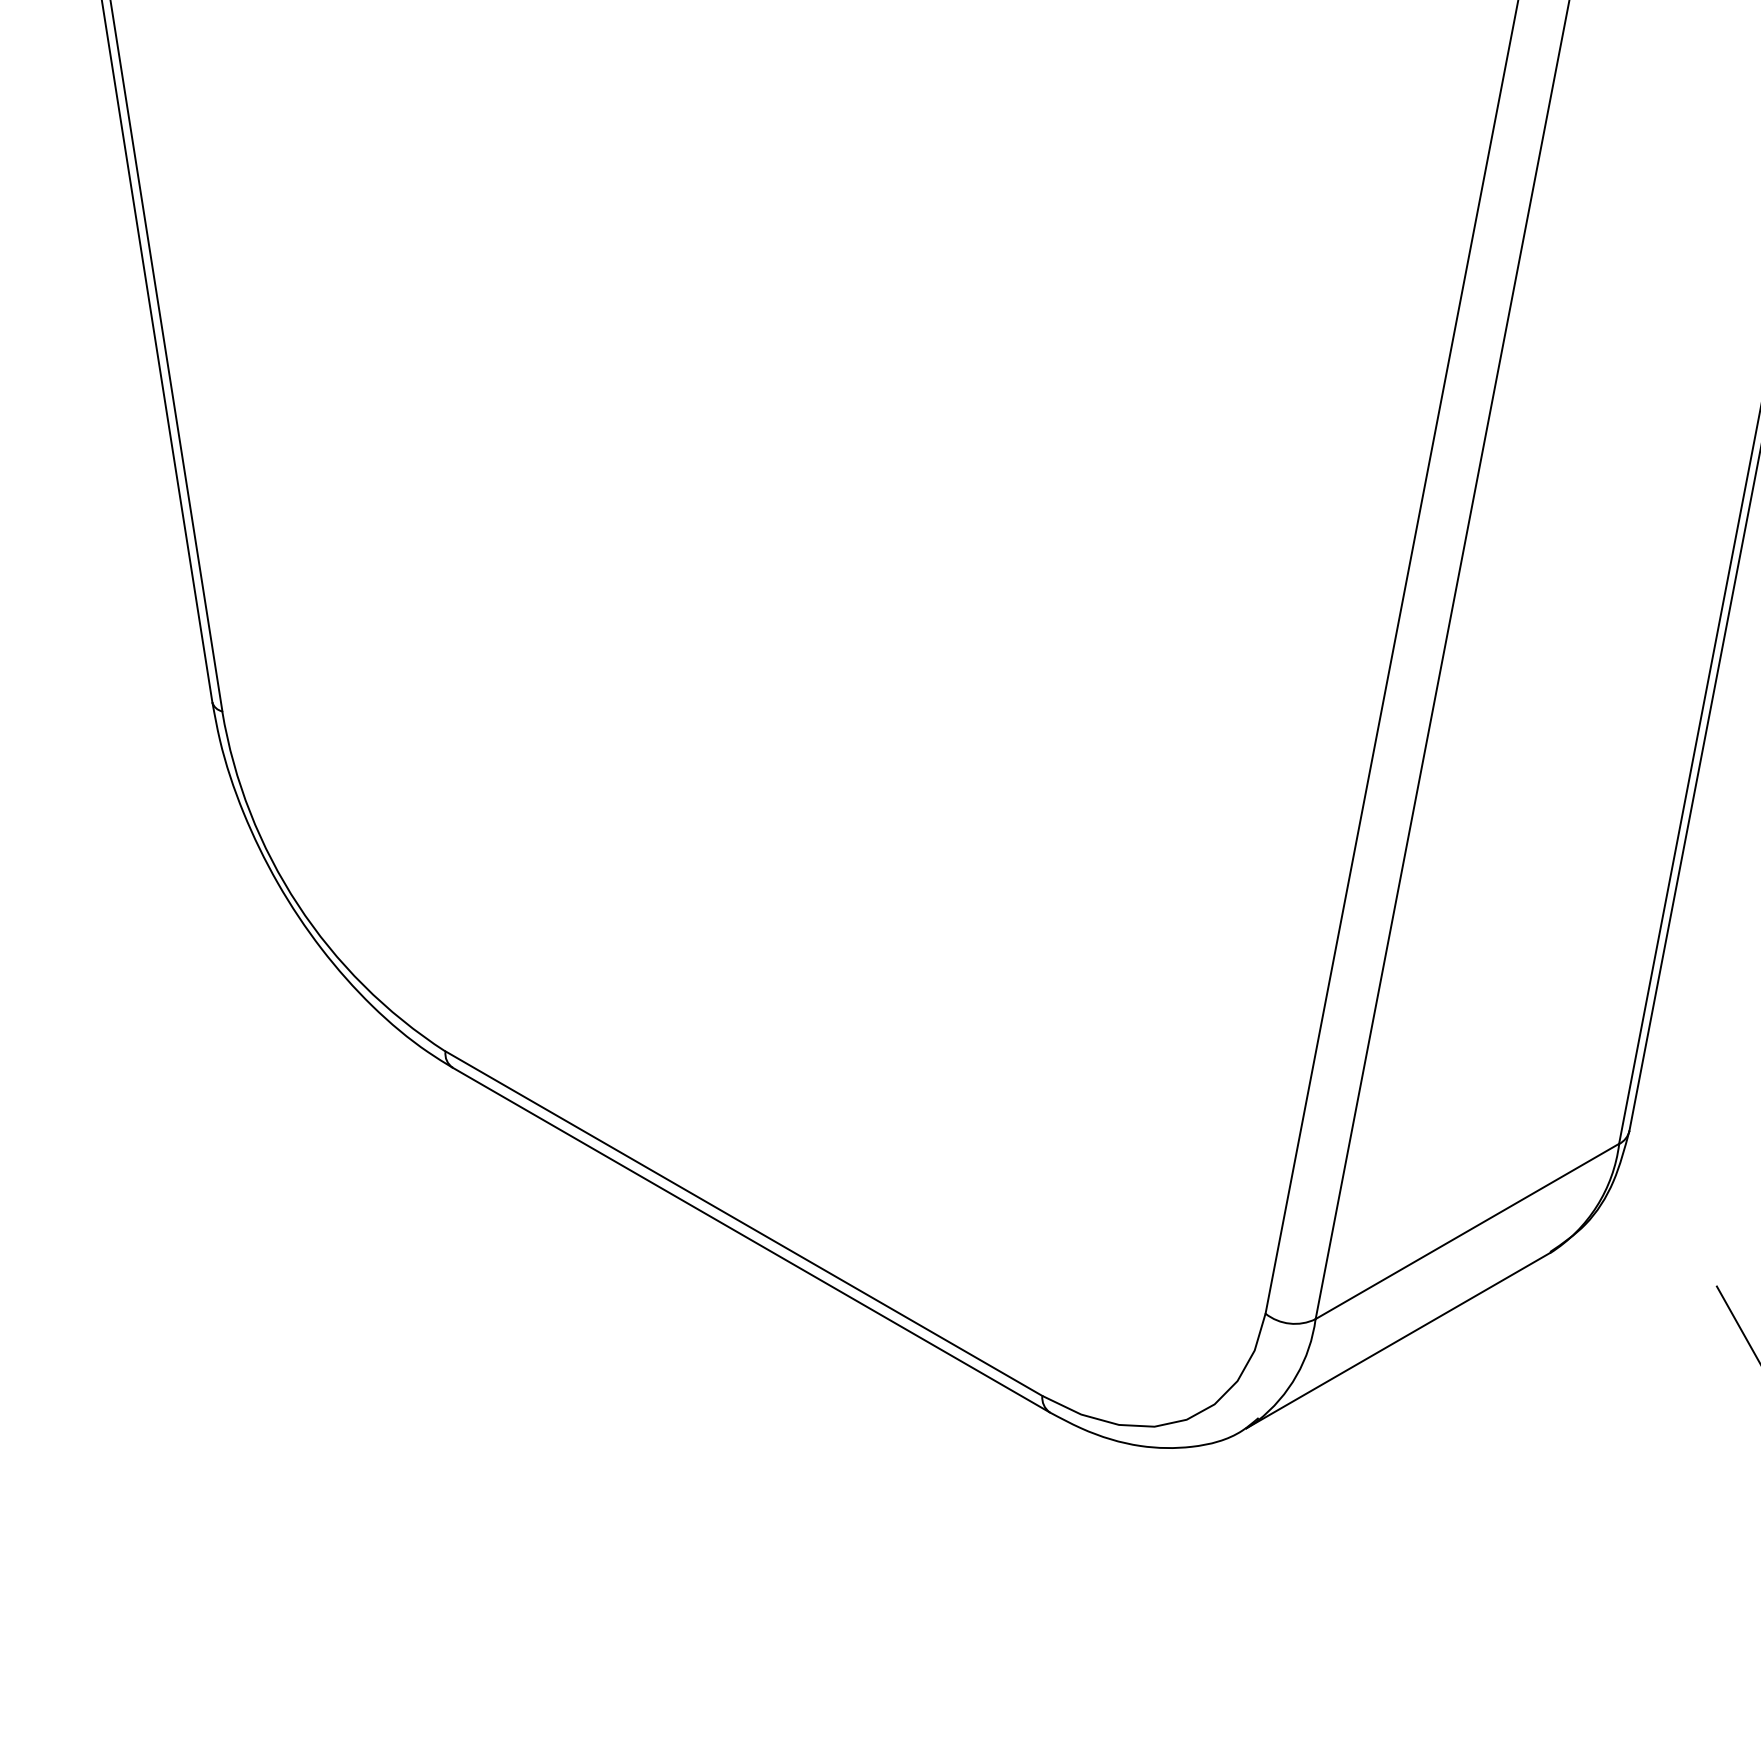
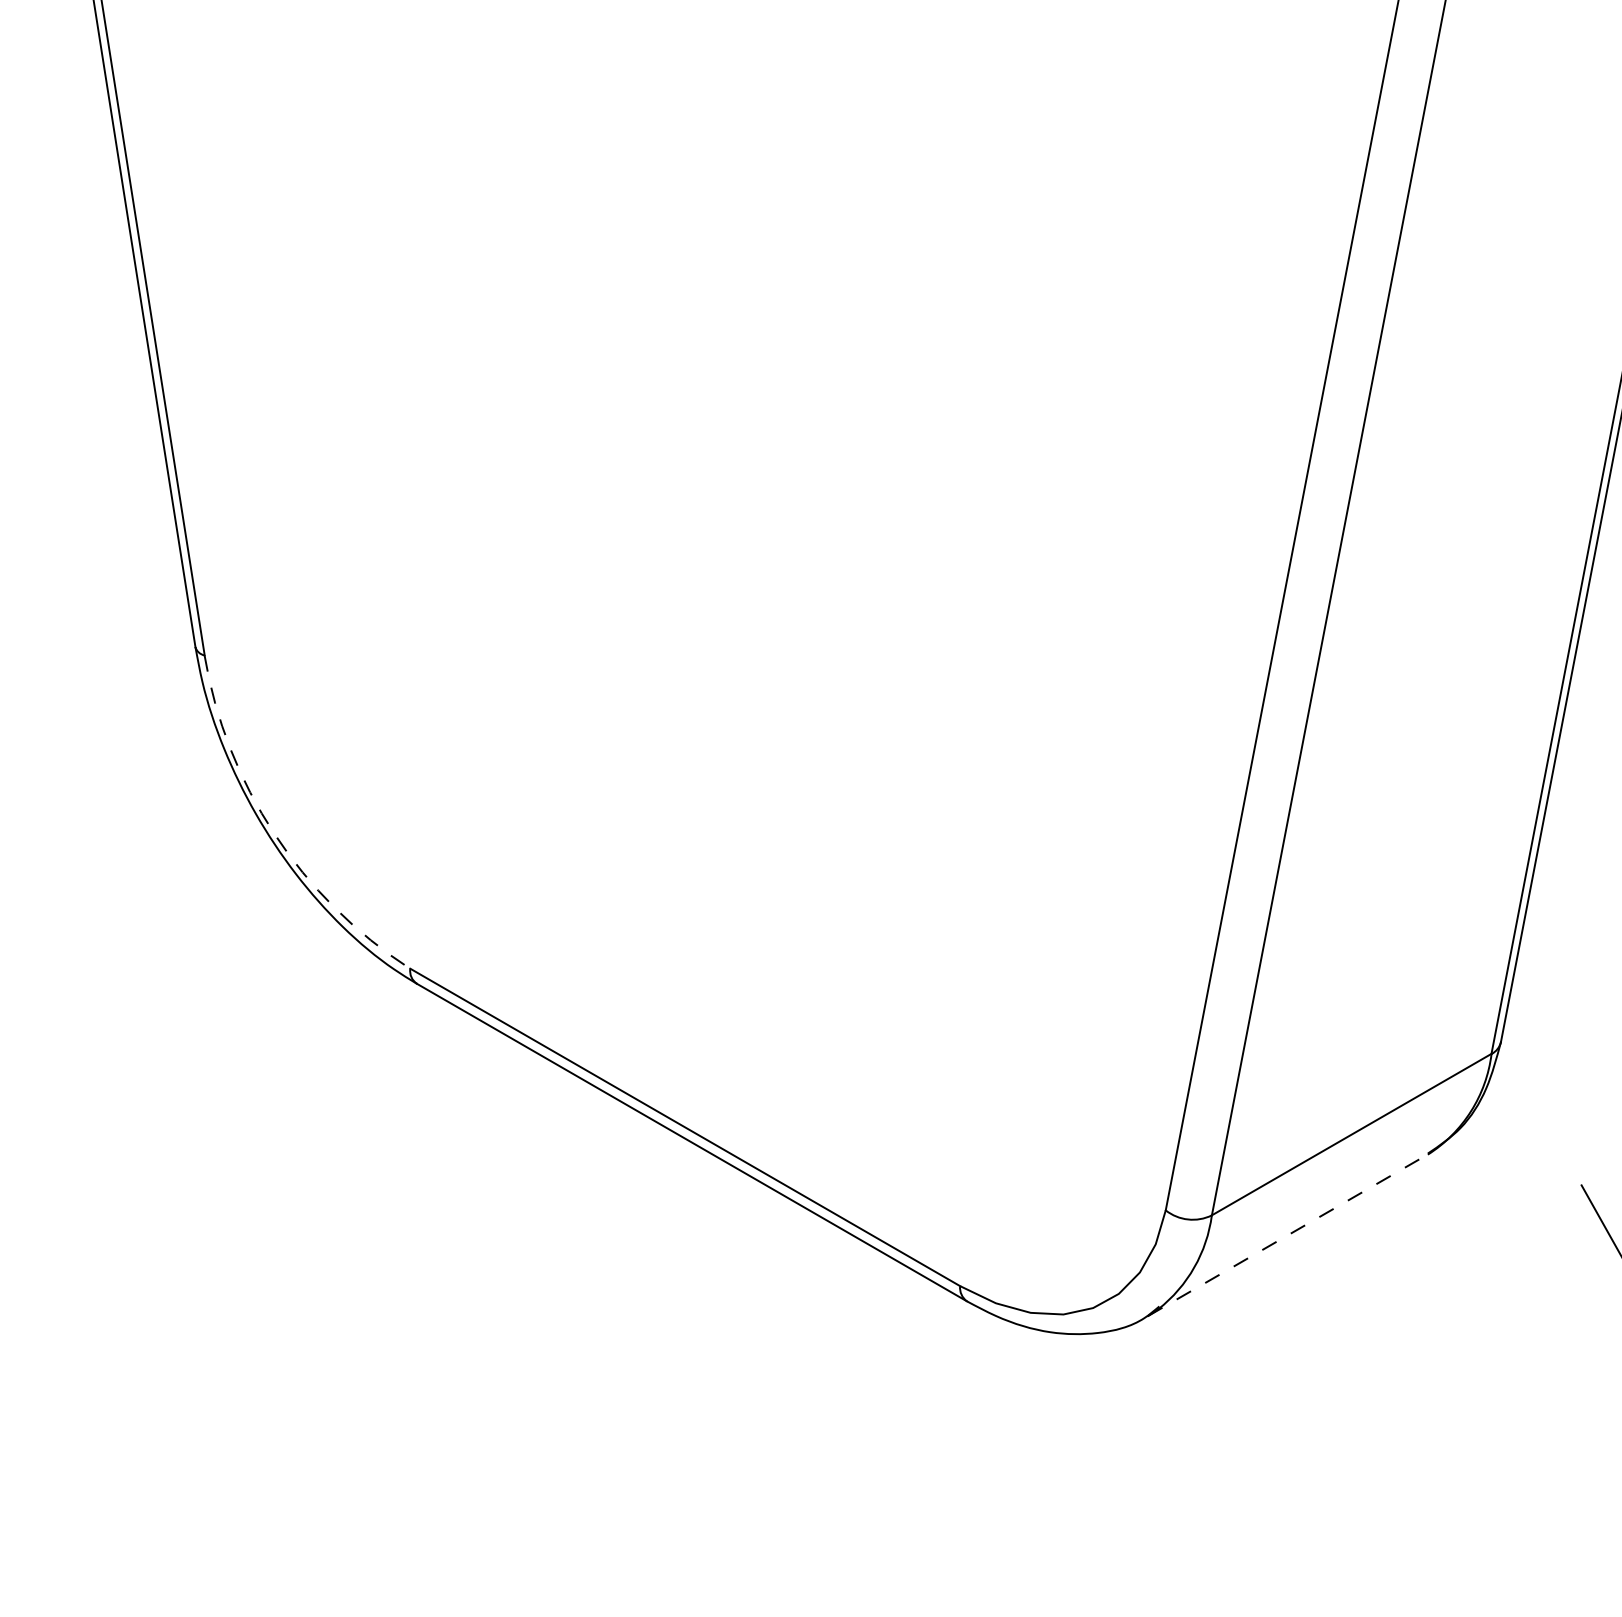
arc: (298, 904) -> (274, 833), solid -> dashed
line: (1398, 1340) -> (1288, 1235), solid -> dashed

